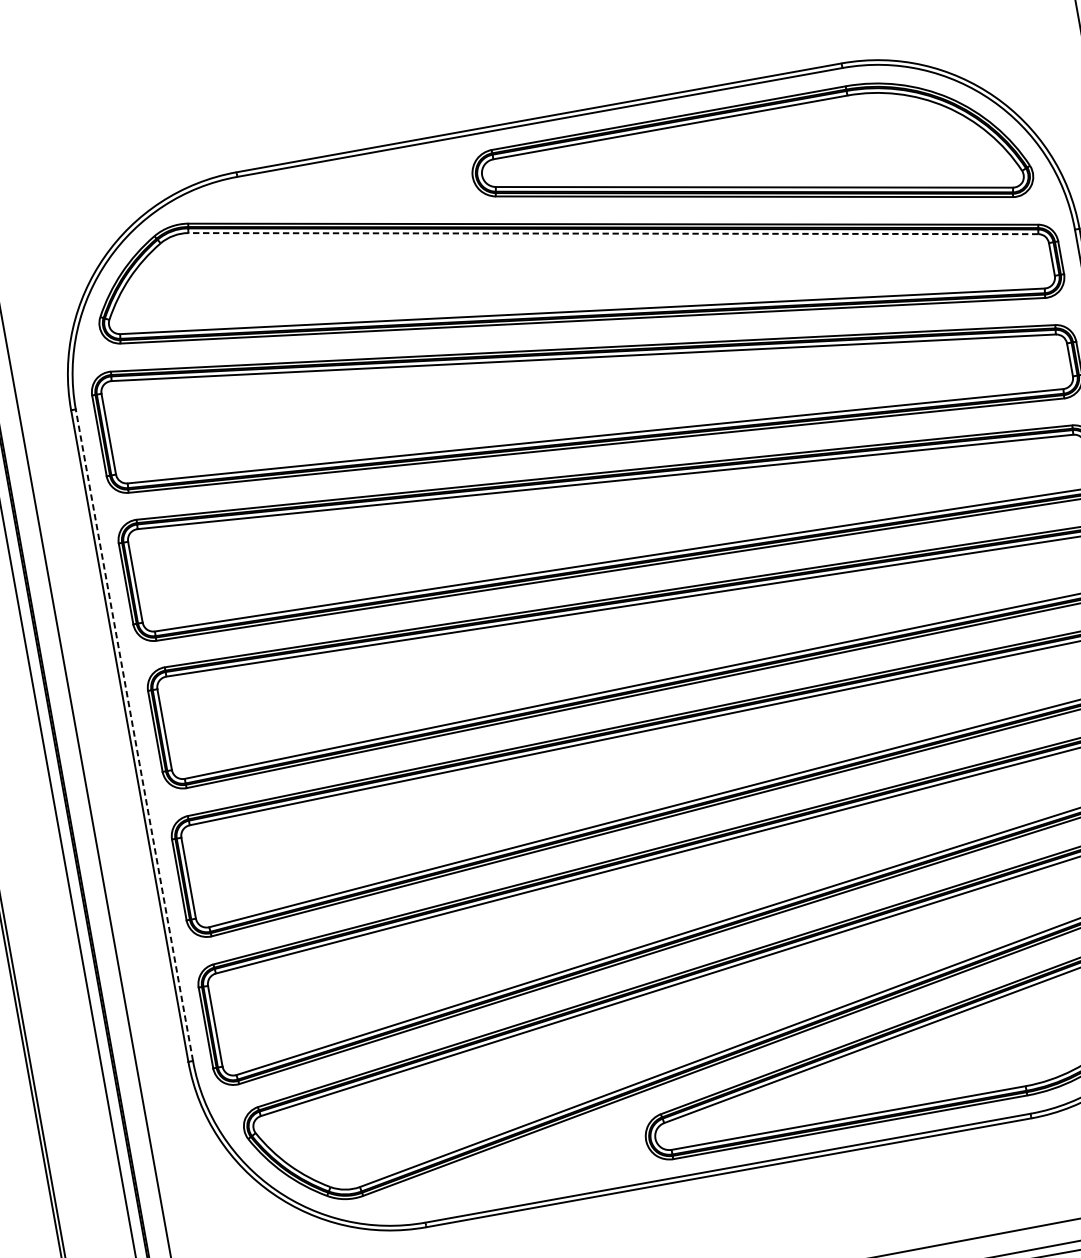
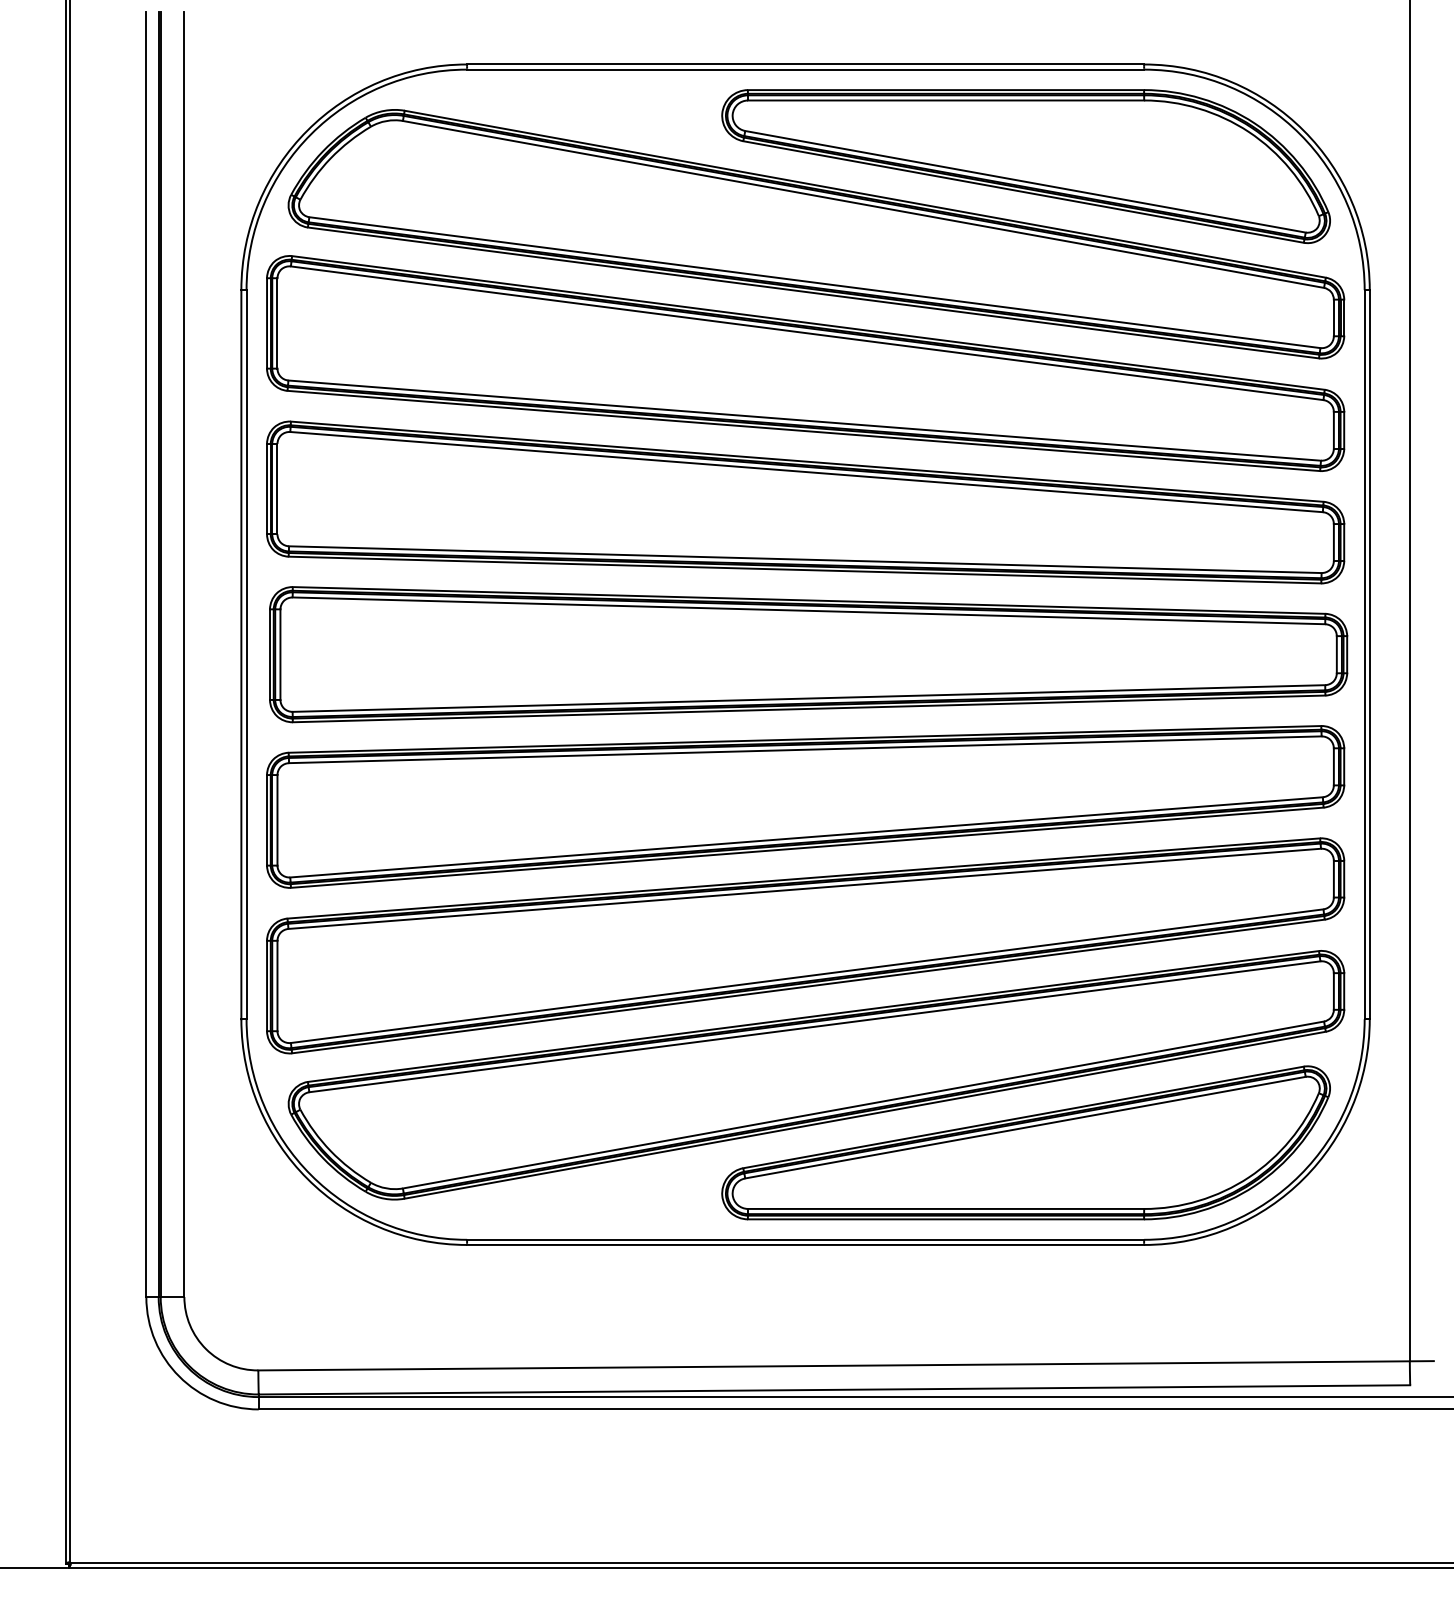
line: (613, 233) -> (863, 204), dashed -> solid
line: (134, 735) -> (246, 654), dashed -> solid

